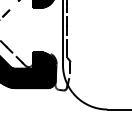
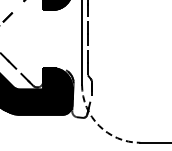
arc: (76, 96) -> (99, 125), solid -> dashed

